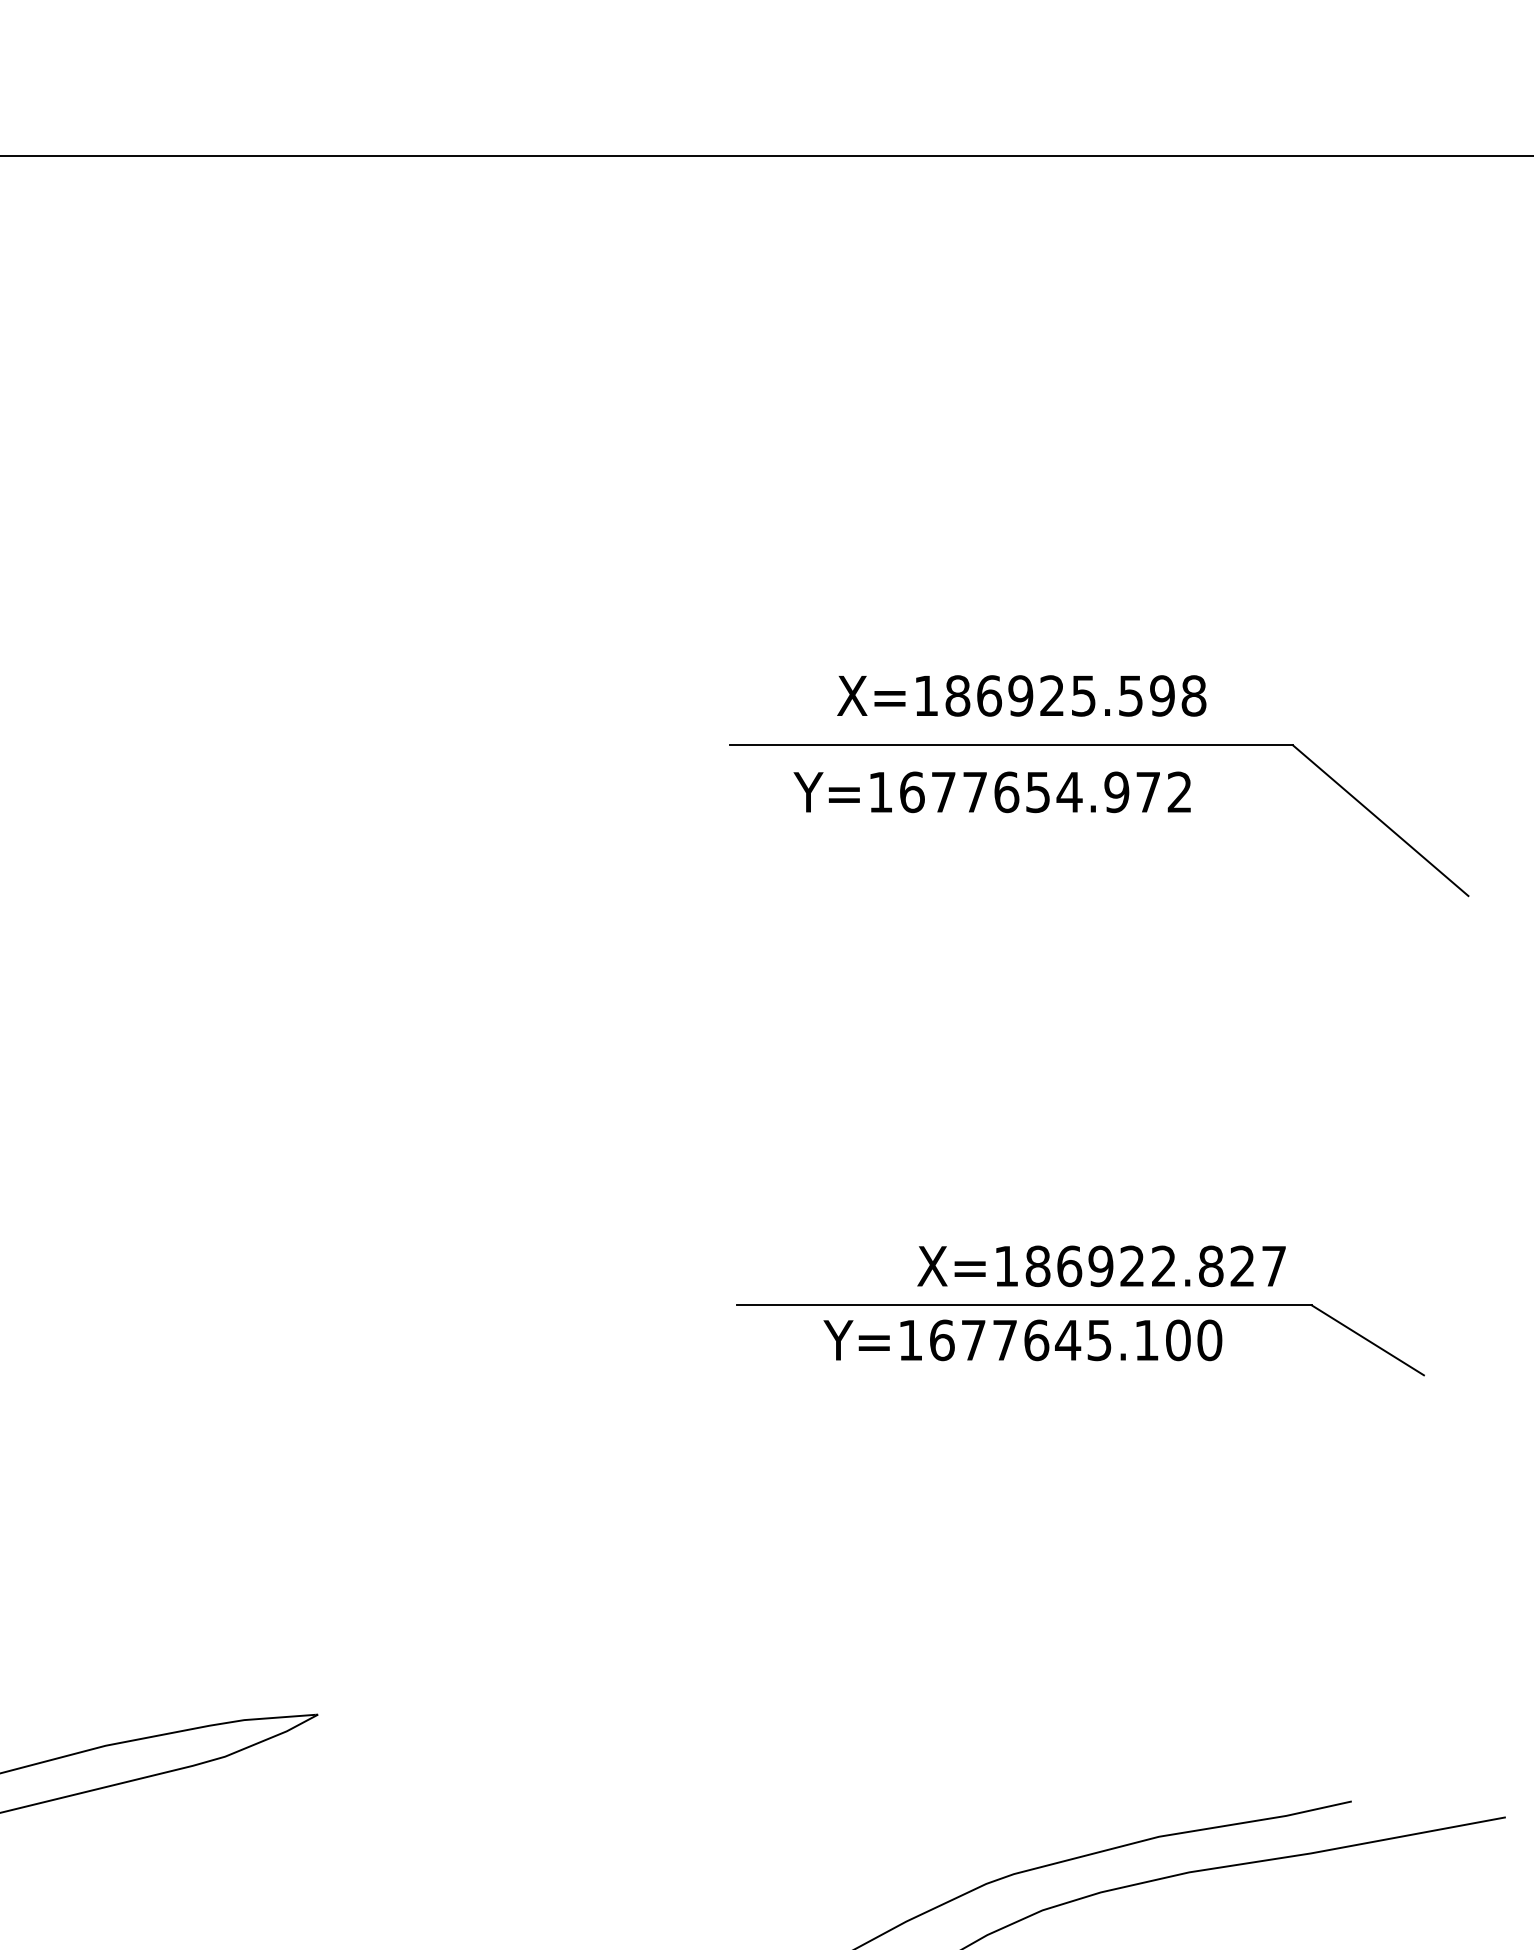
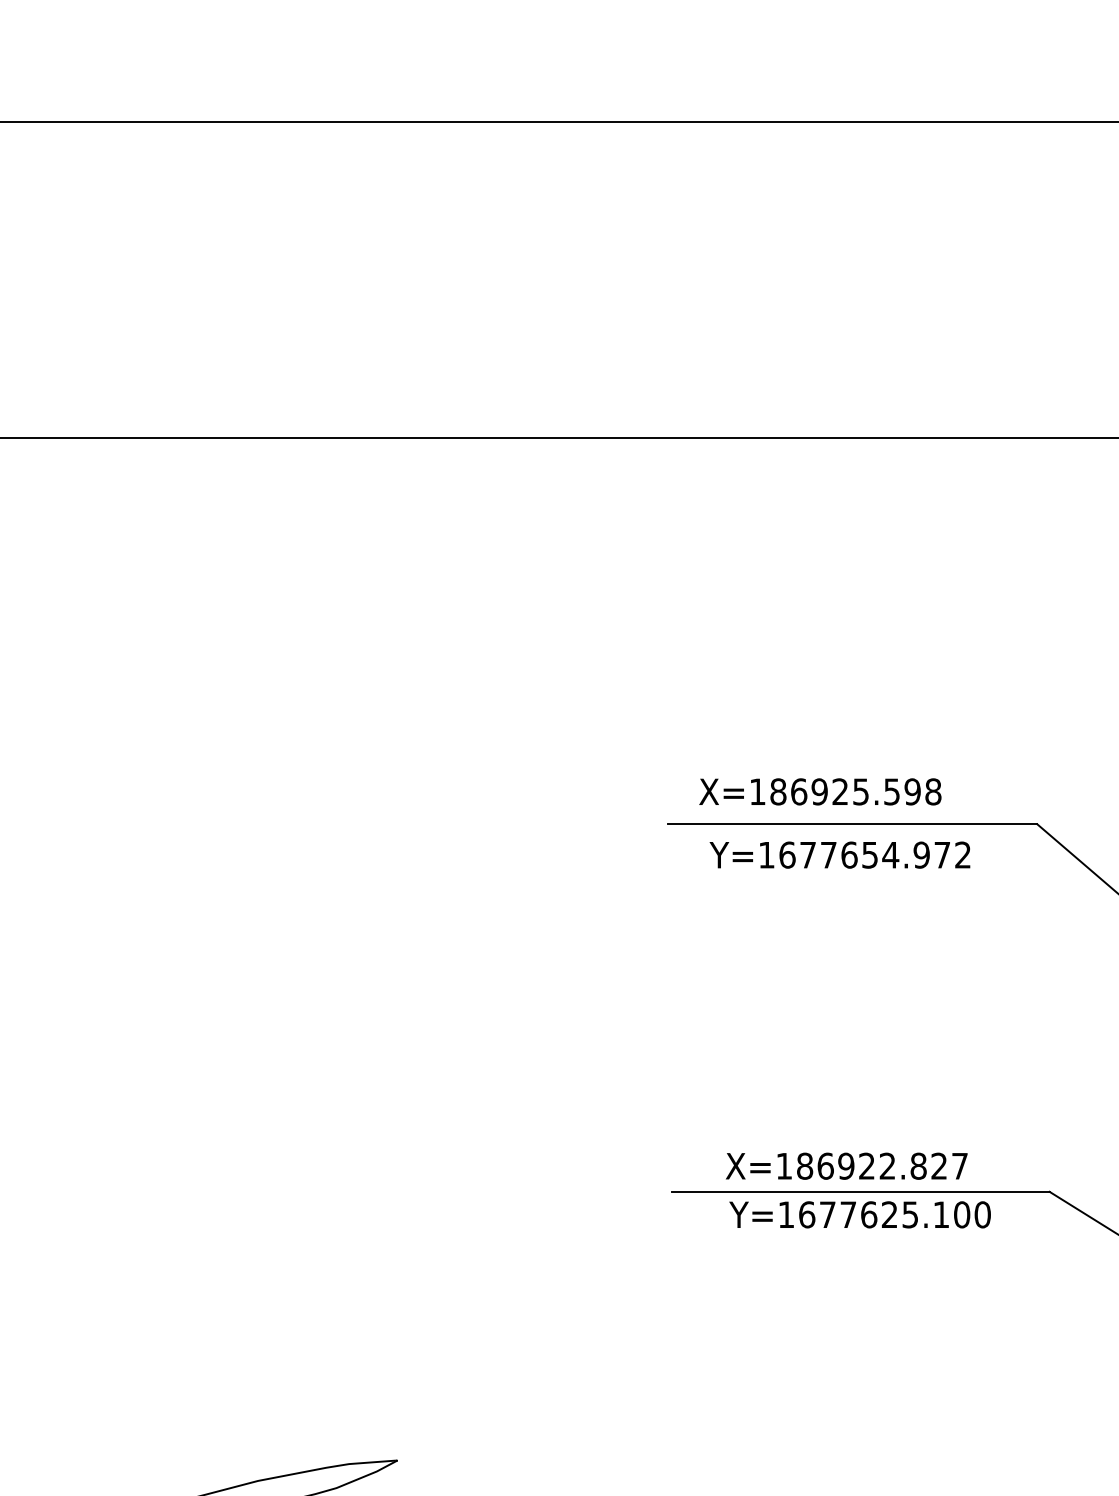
text: (1022, 695) -> (820, 791), moved
text: (1101, 1265) -> (846, 1165), moved
text: (1067, 1339) -> (889, 1214), Y=1677645.100 -> Y=1677625.100

